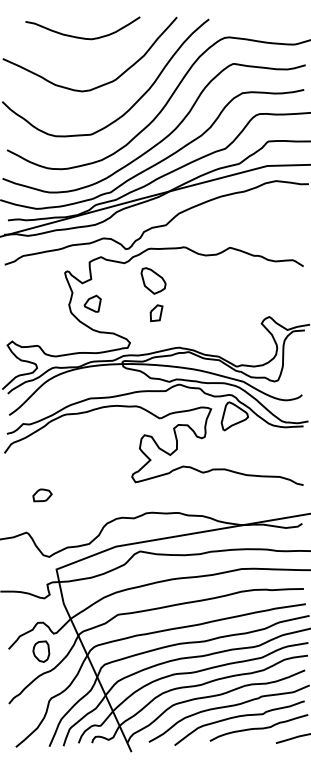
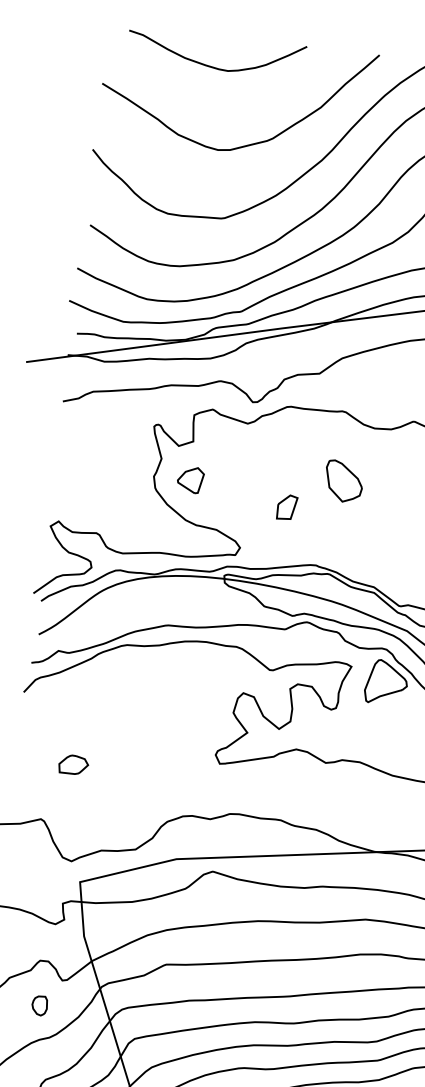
curve: (78, 36) -> (207, 64), moved
part: (153, 280) -> (343, 480), moved
part: (41, 651) -> (39, 1005), size x0.6

